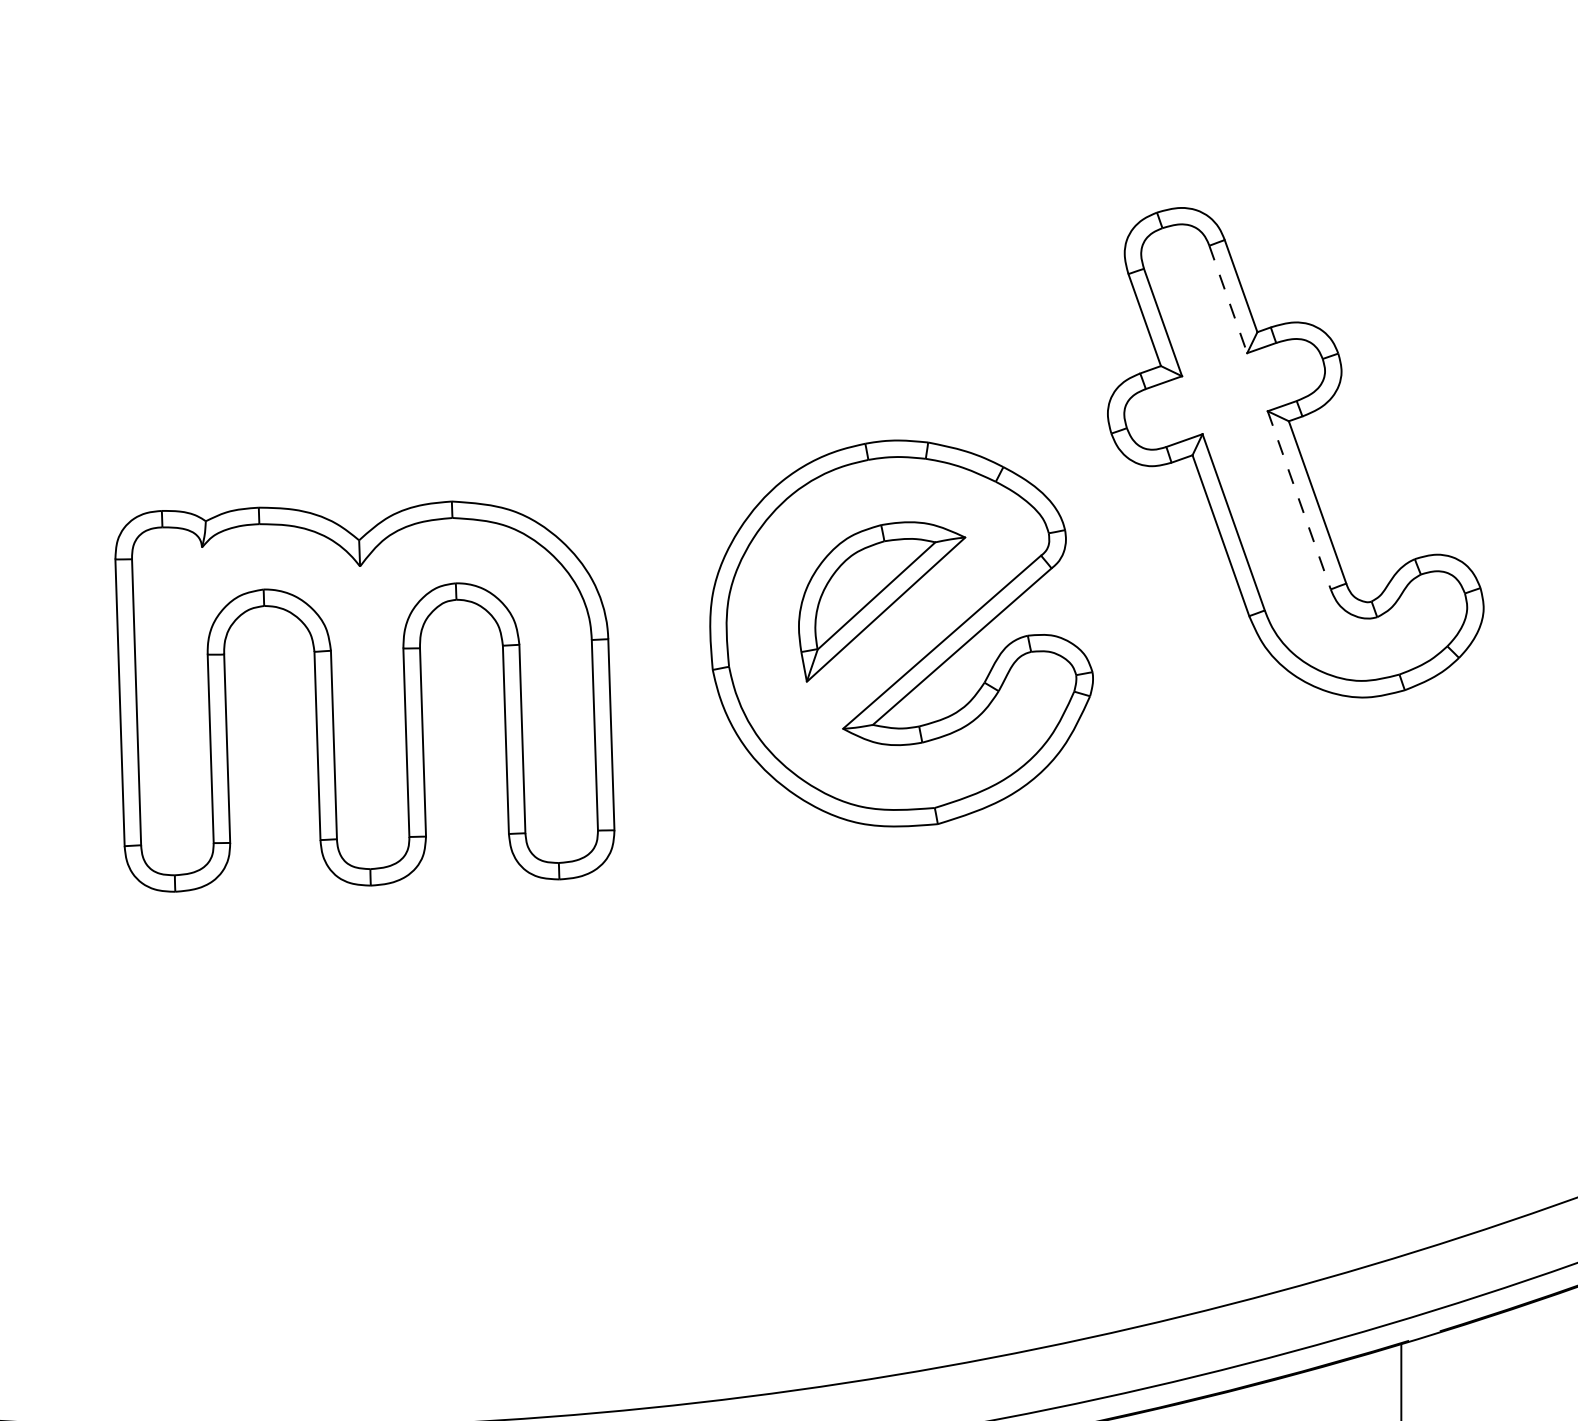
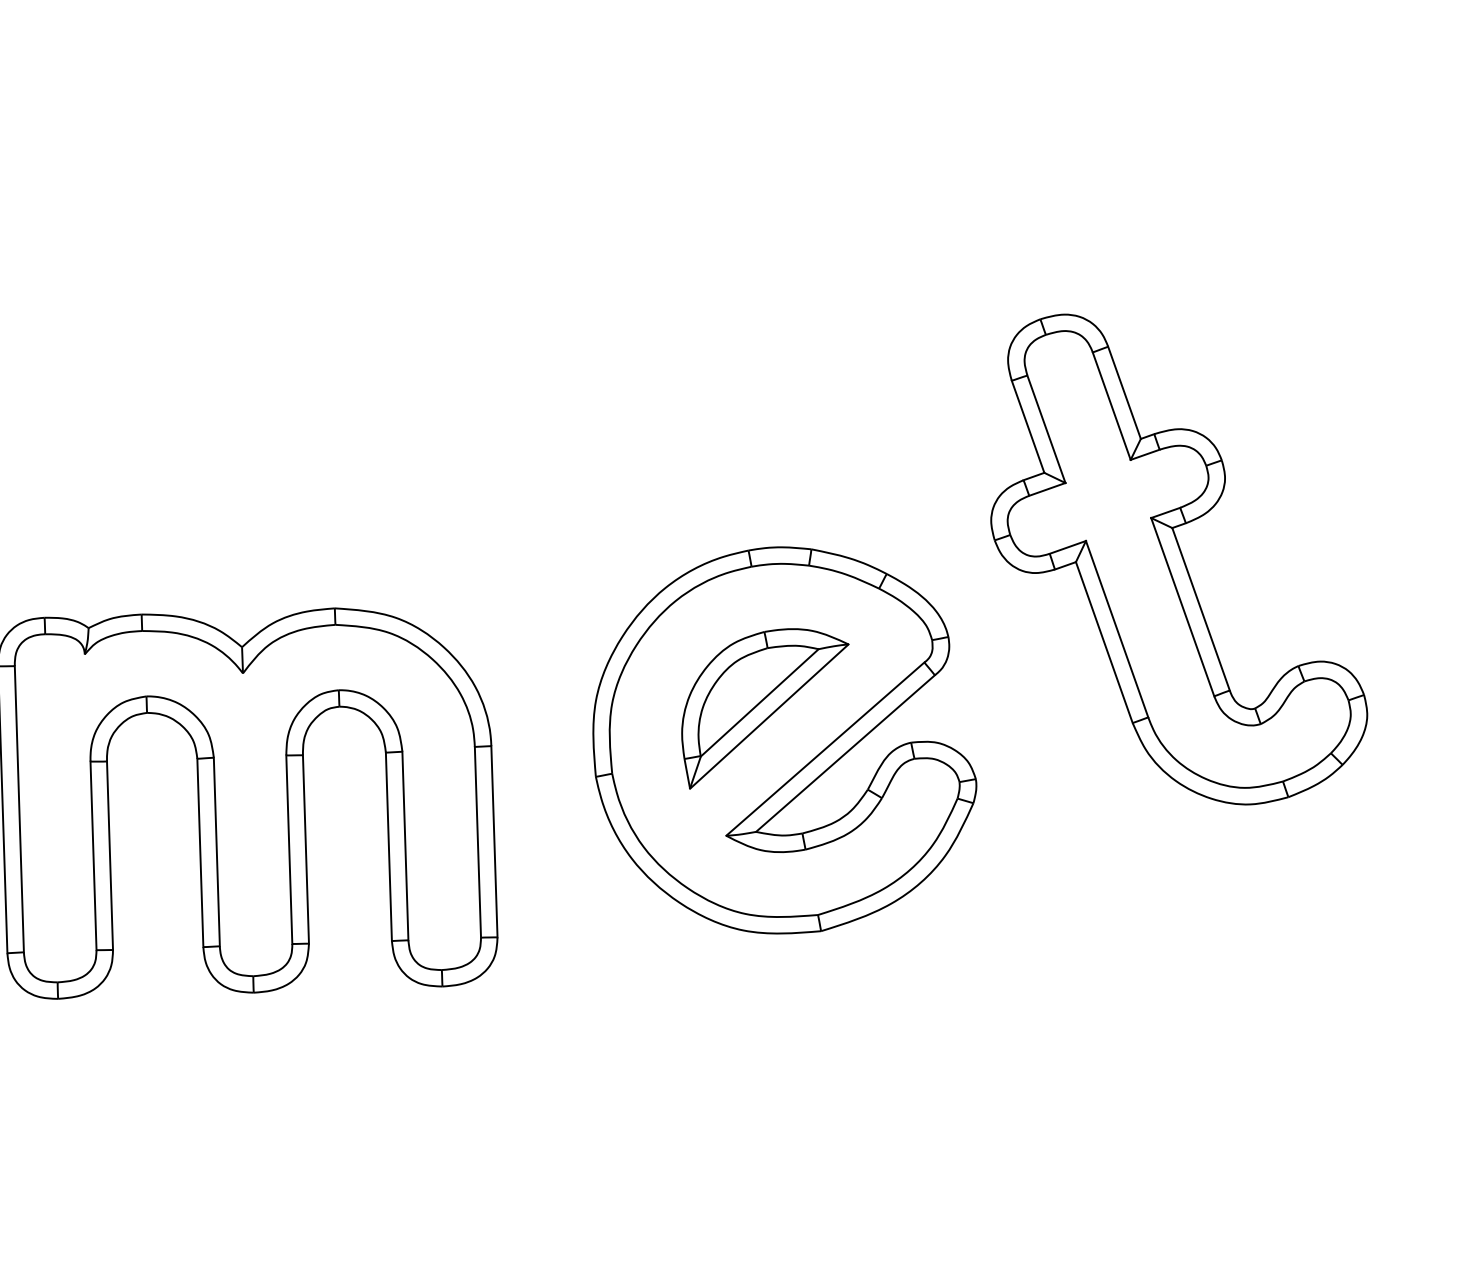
line: (1228, 299) -> (1111, 406), dashed -> solid
line: (1299, 500) -> (1182, 607), dashed -> solid

